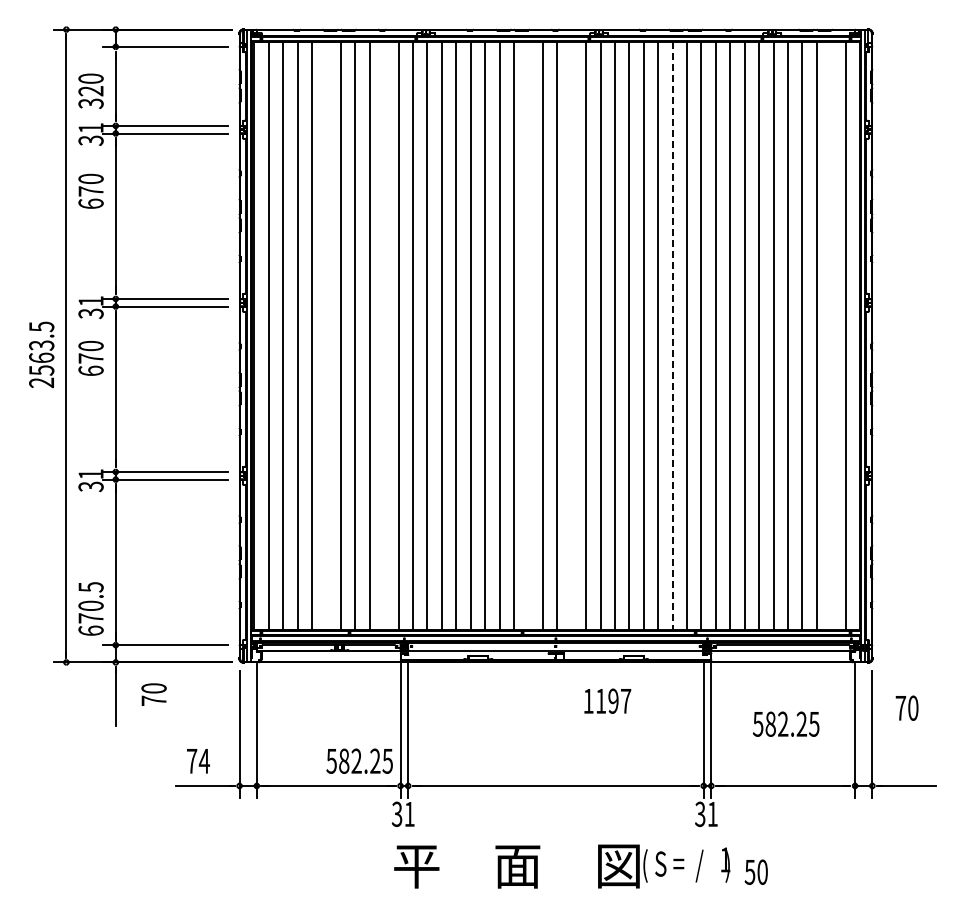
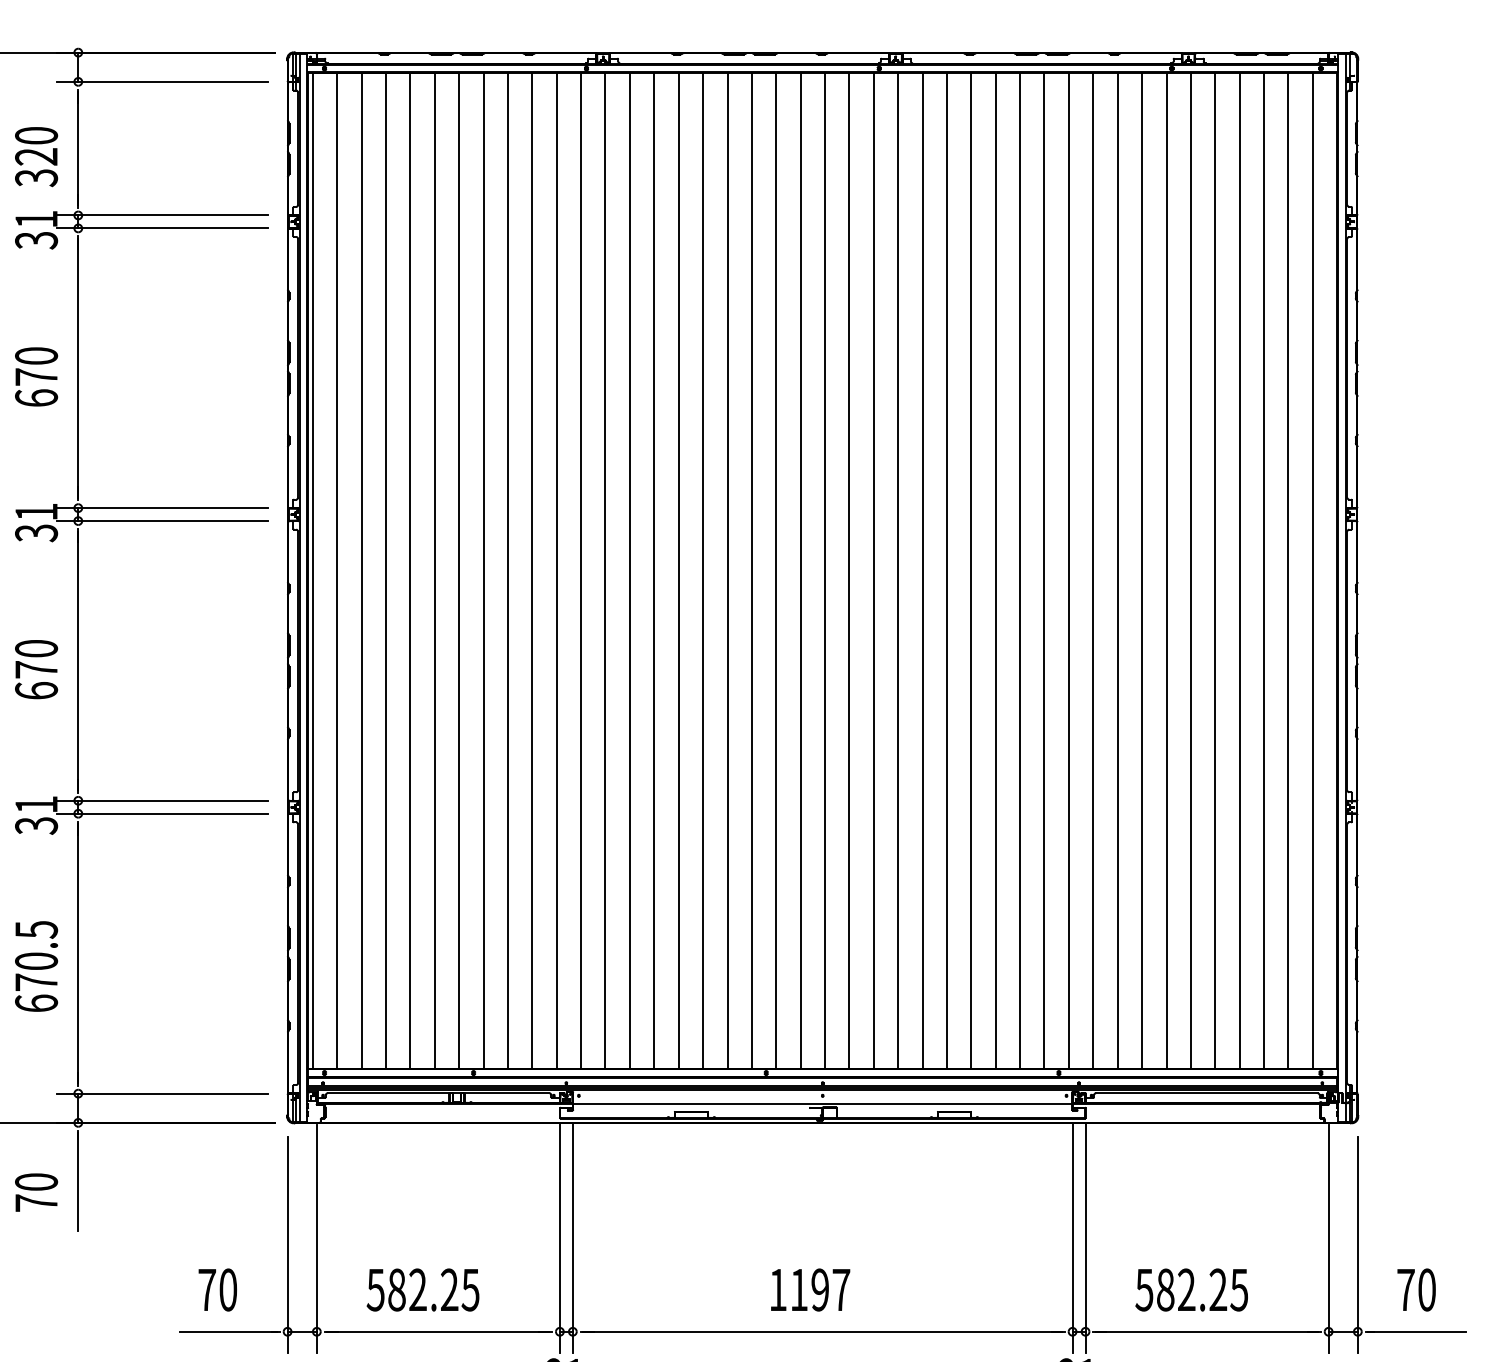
text: (90, 190) -> (35, 375), moved
line: (326, 335) -> (434, 569), added
line: (384, 335) -> (532, 569), added
line: (528, 335) -> (776, 569), added
line: (571, 335) -> (848, 569), added
line: (831, 335) -> (1288, 569), added
line: (672, 336) -> (1019, 571), dashed -> solid
text: (90, 358) -> (35, 669), moved
text: (90, 608) -> (35, 965), moved
text: (153, 694) -> (35, 1192), moved
text: (607, 700) -> (810, 1288), moved
text: (906, 707) -> (1415, 1288), moved
text: (786, 723) -> (1192, 1288), moved
text: (204, 760) -> (228, 1288), 74 -> 70
text: (359, 760) -> (422, 1288), moved

